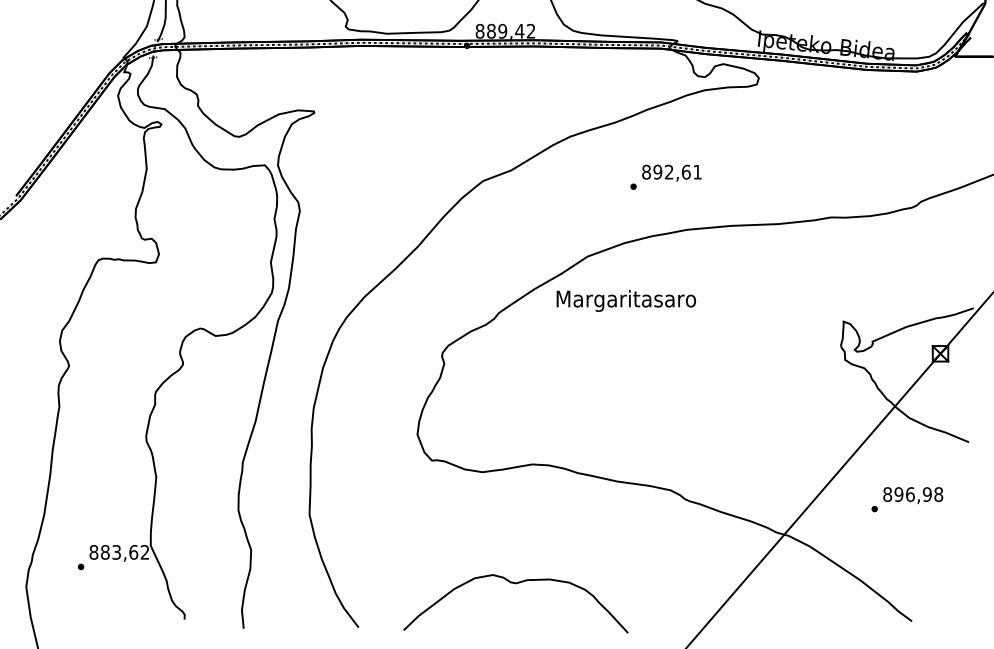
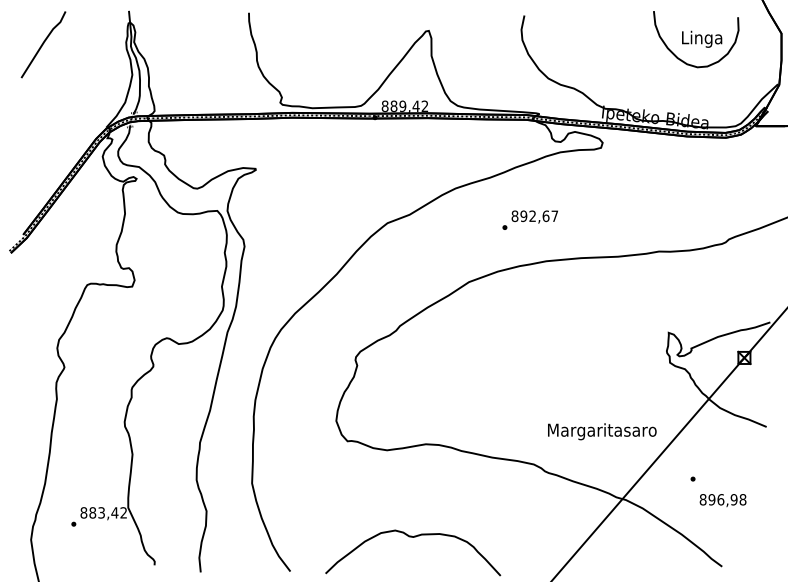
text: (697, 171) -> (554, 215), 892,61 -> 892,67
text: (626, 300) -> (602, 431), moved
text: (912, 495) -> (722, 500), moved
text: (133, 551) -> (114, 512), 883,62 -> 883,42

